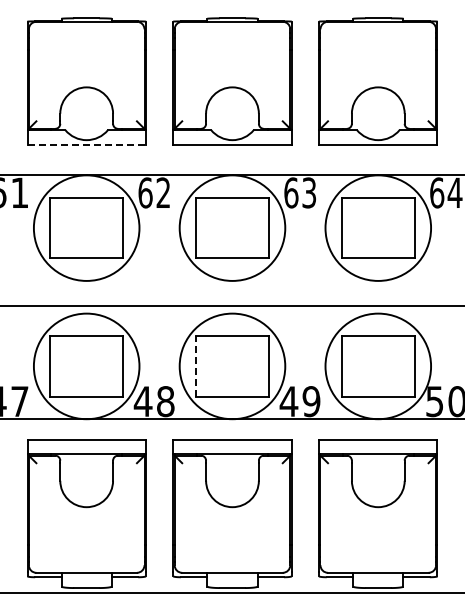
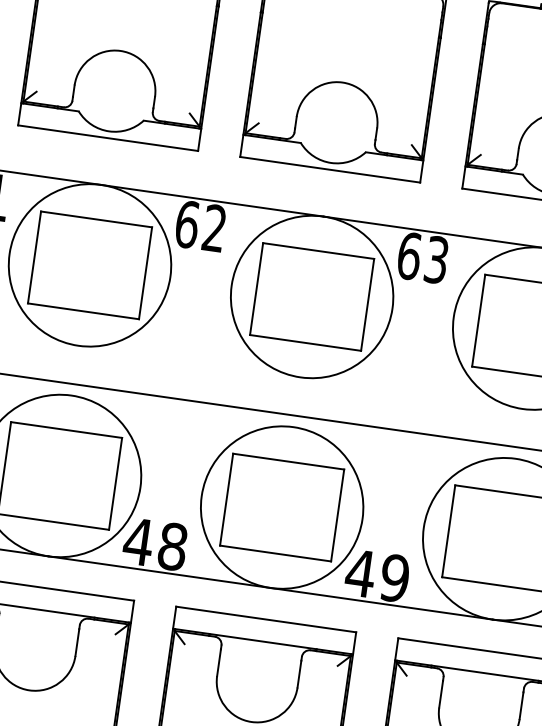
line: (87, 144) -> (109, 138), dashed -> solid
line: (196, 365) -> (227, 498), dashed -> solid

